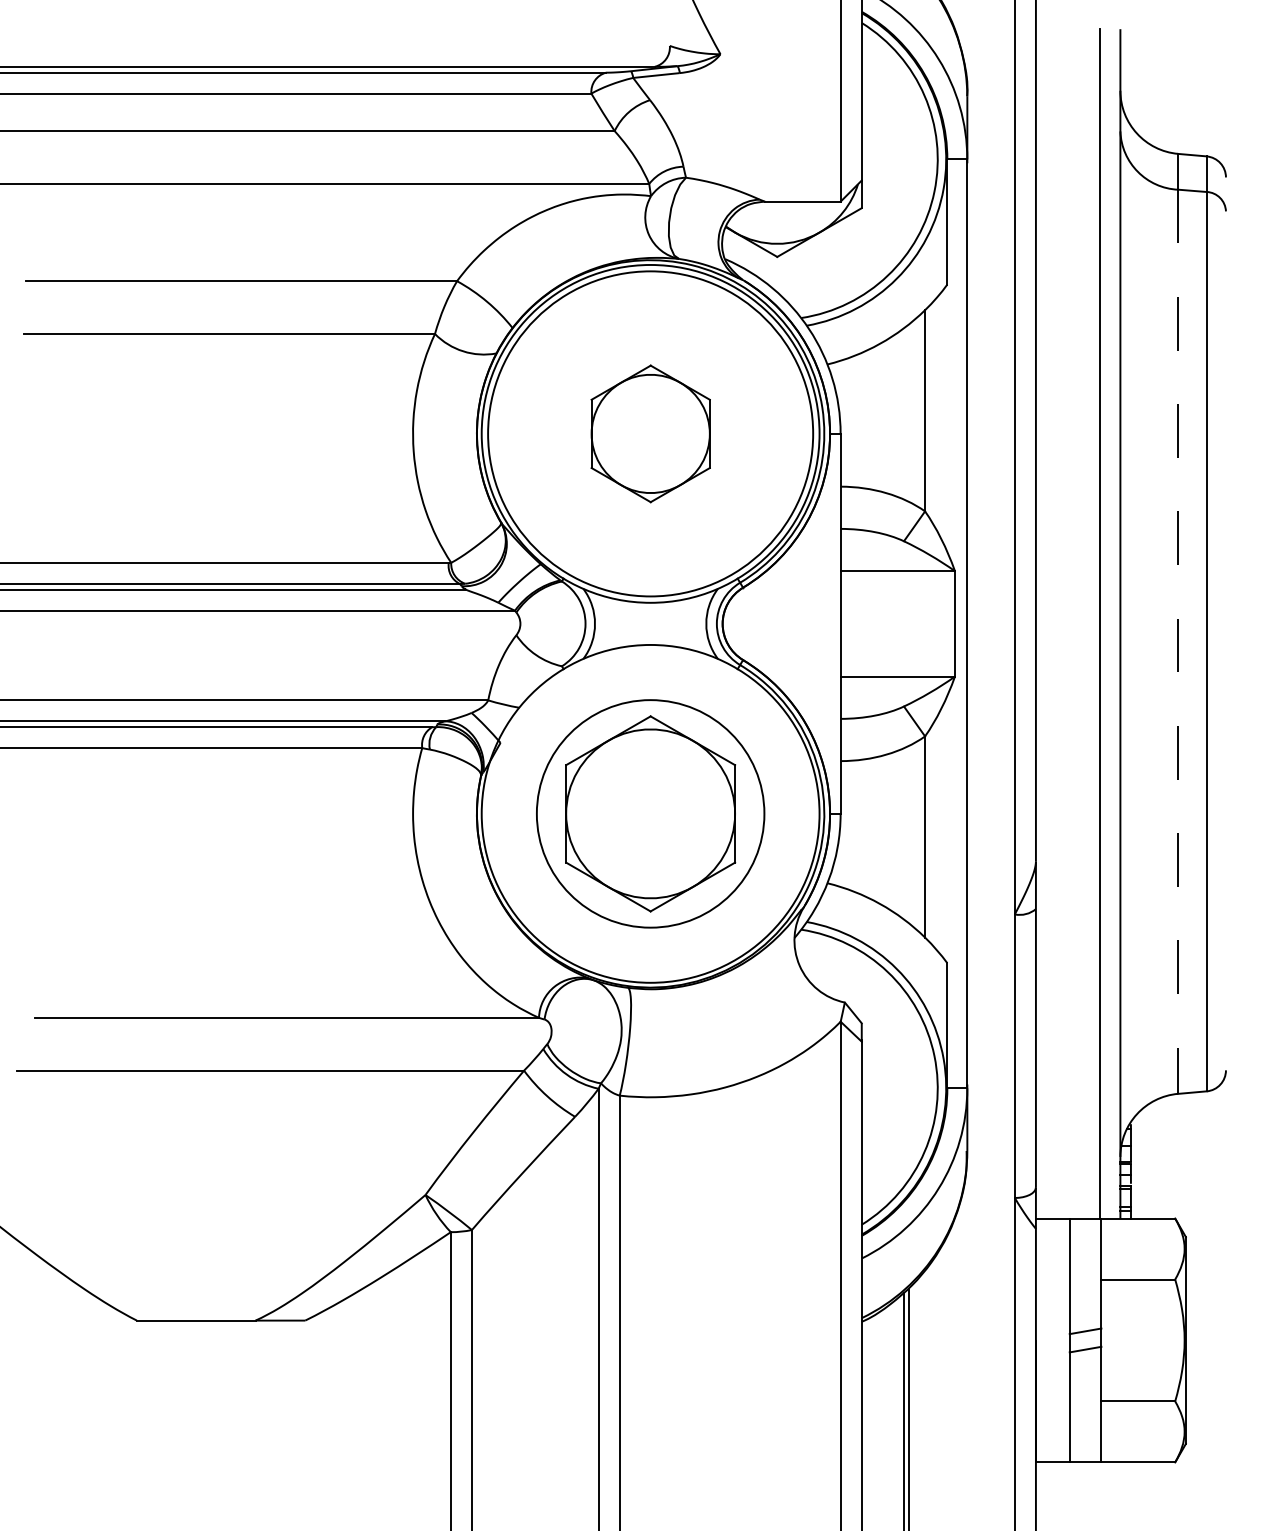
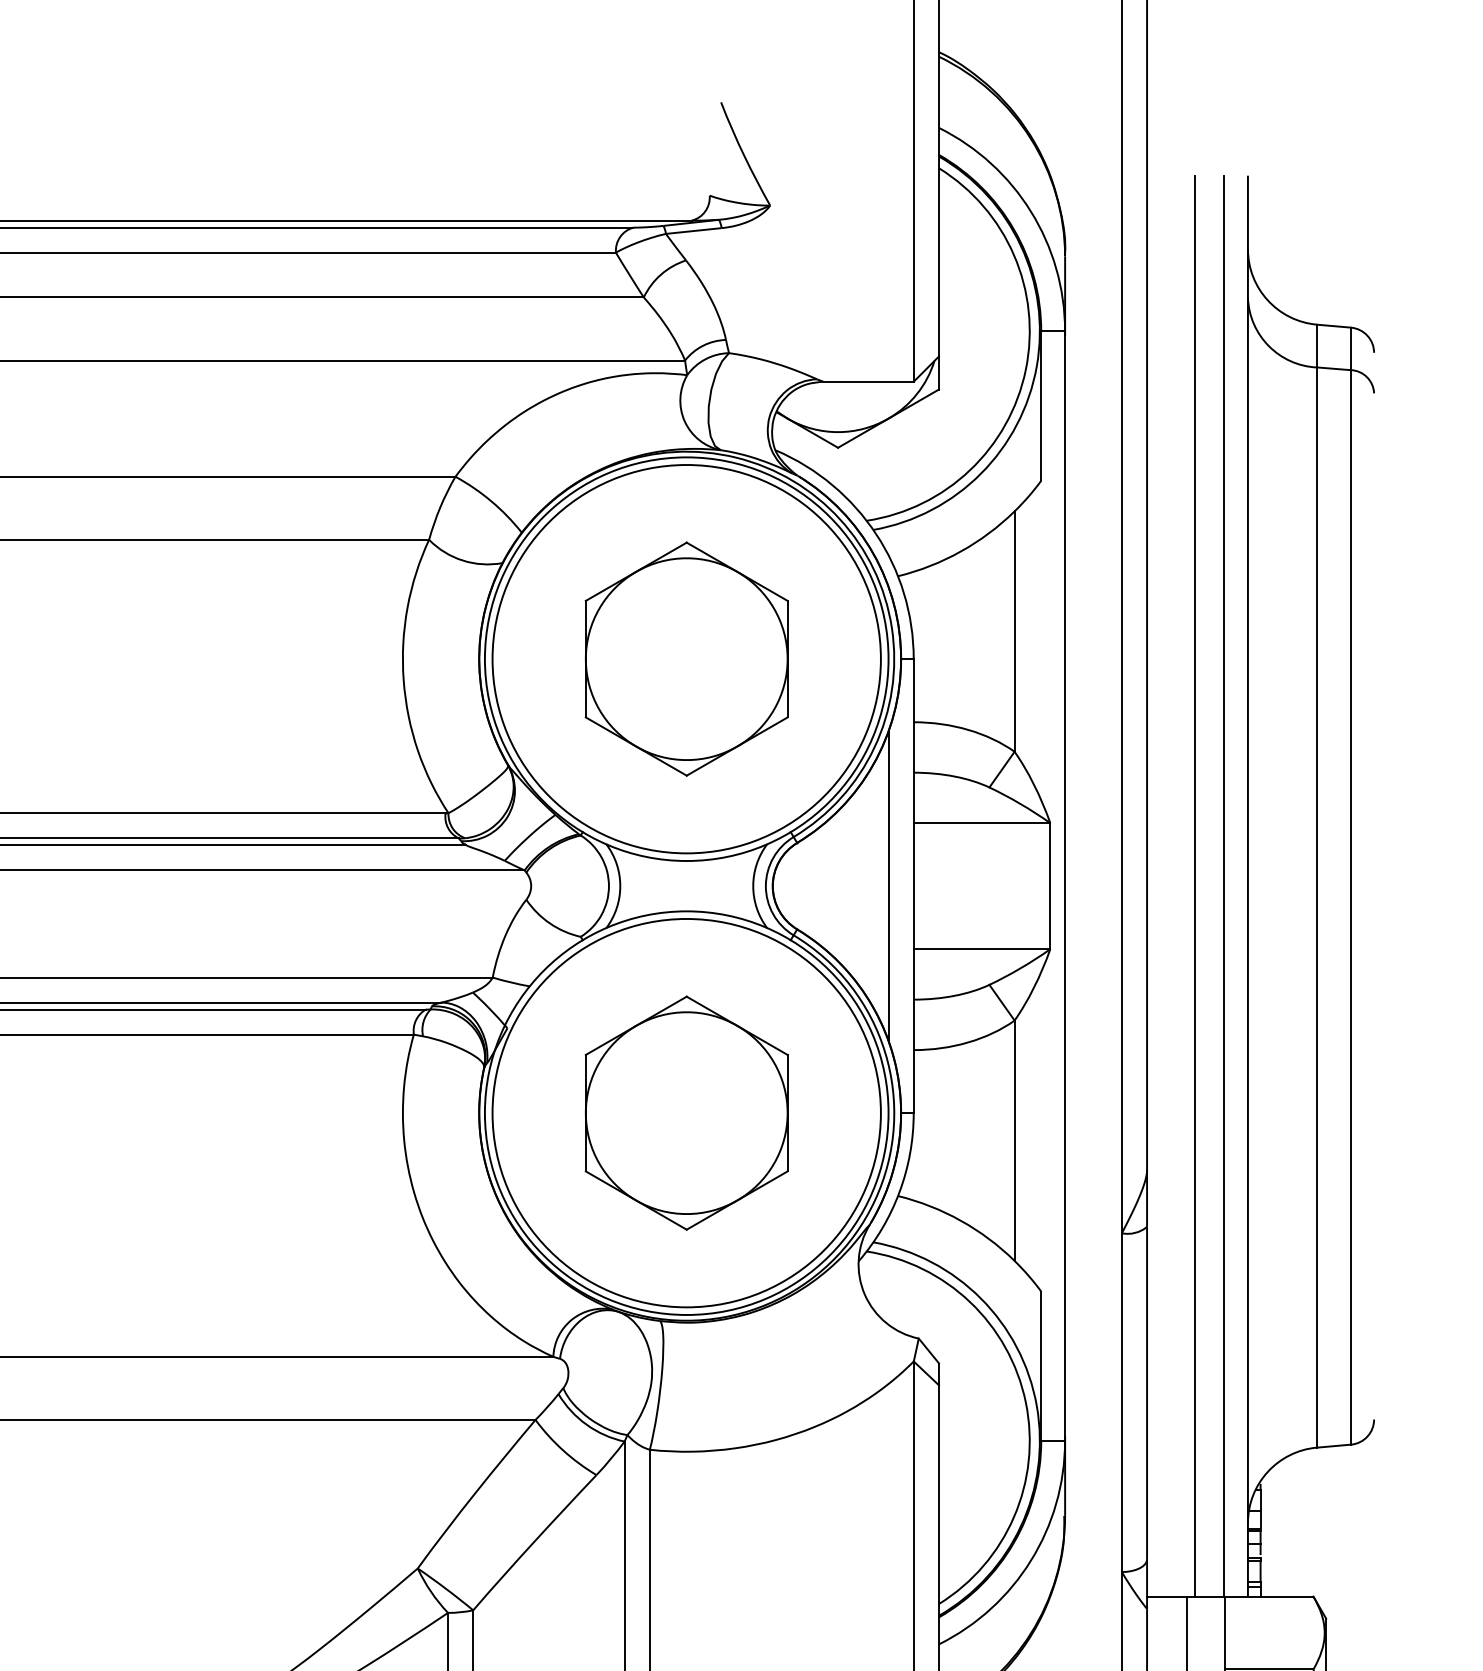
part: (650, 433) -> (686, 658), size x1.43
line: (819, 623) -> (888, 885), added
line: (1075, 623) -> (1194, 885), added
line: (1178, 642) -> (1317, 908), dashed -> solid
circle: (650, 813) -> (686, 1112), size x1.43

